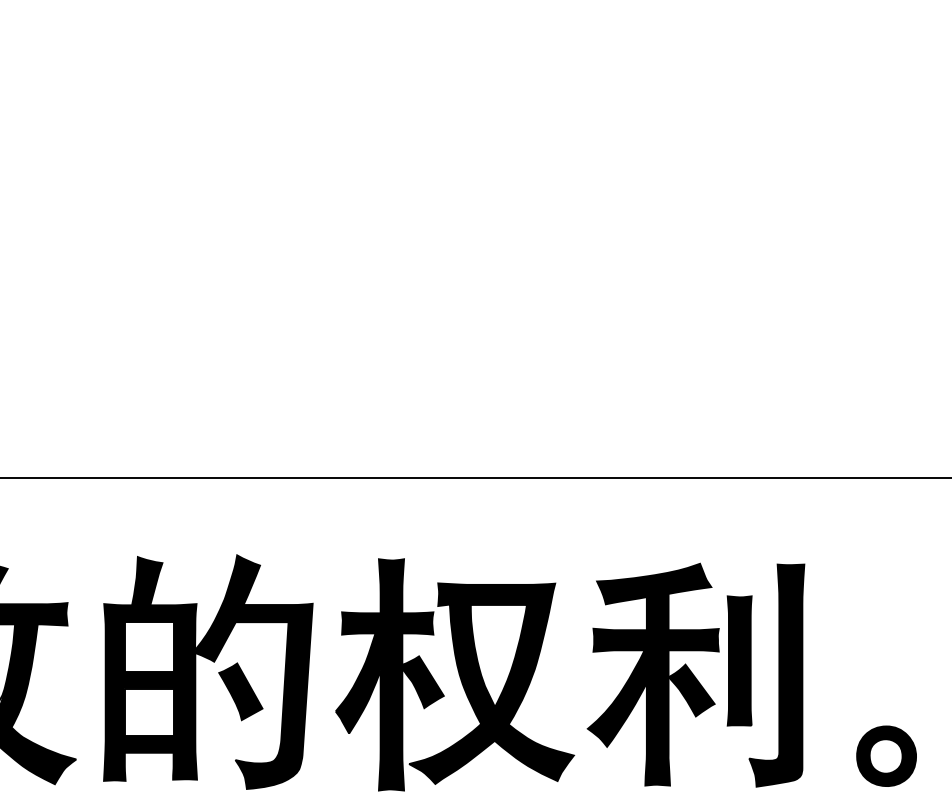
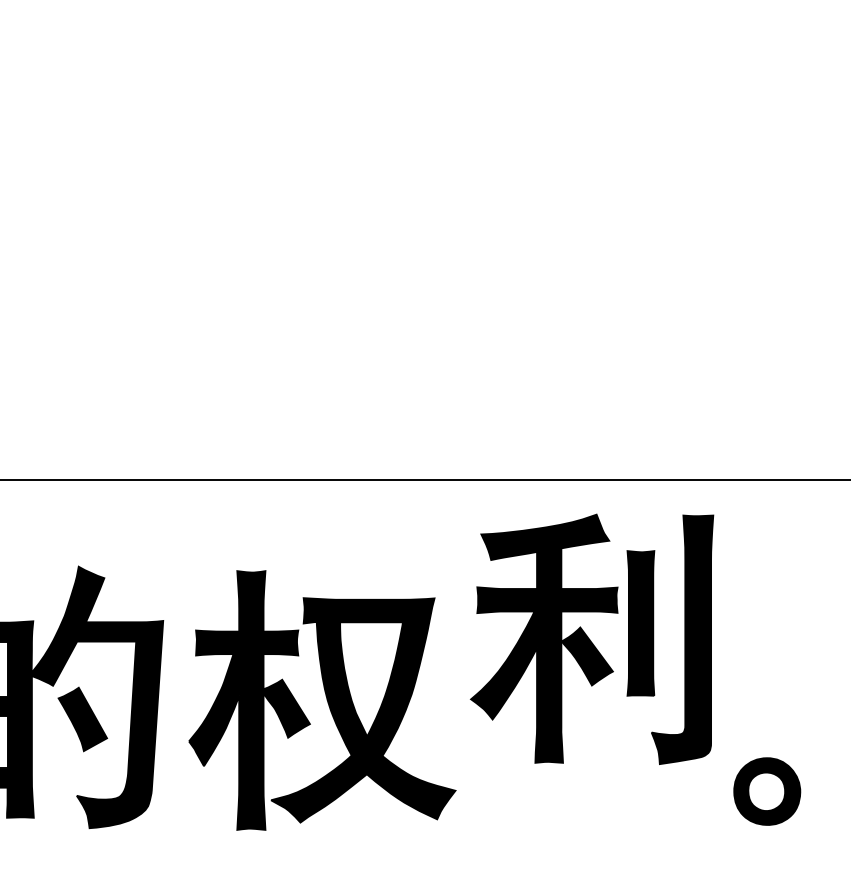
part: (695, 674) -> (591, 638), moved
part: (886, 755) -> (767, 790), moved

